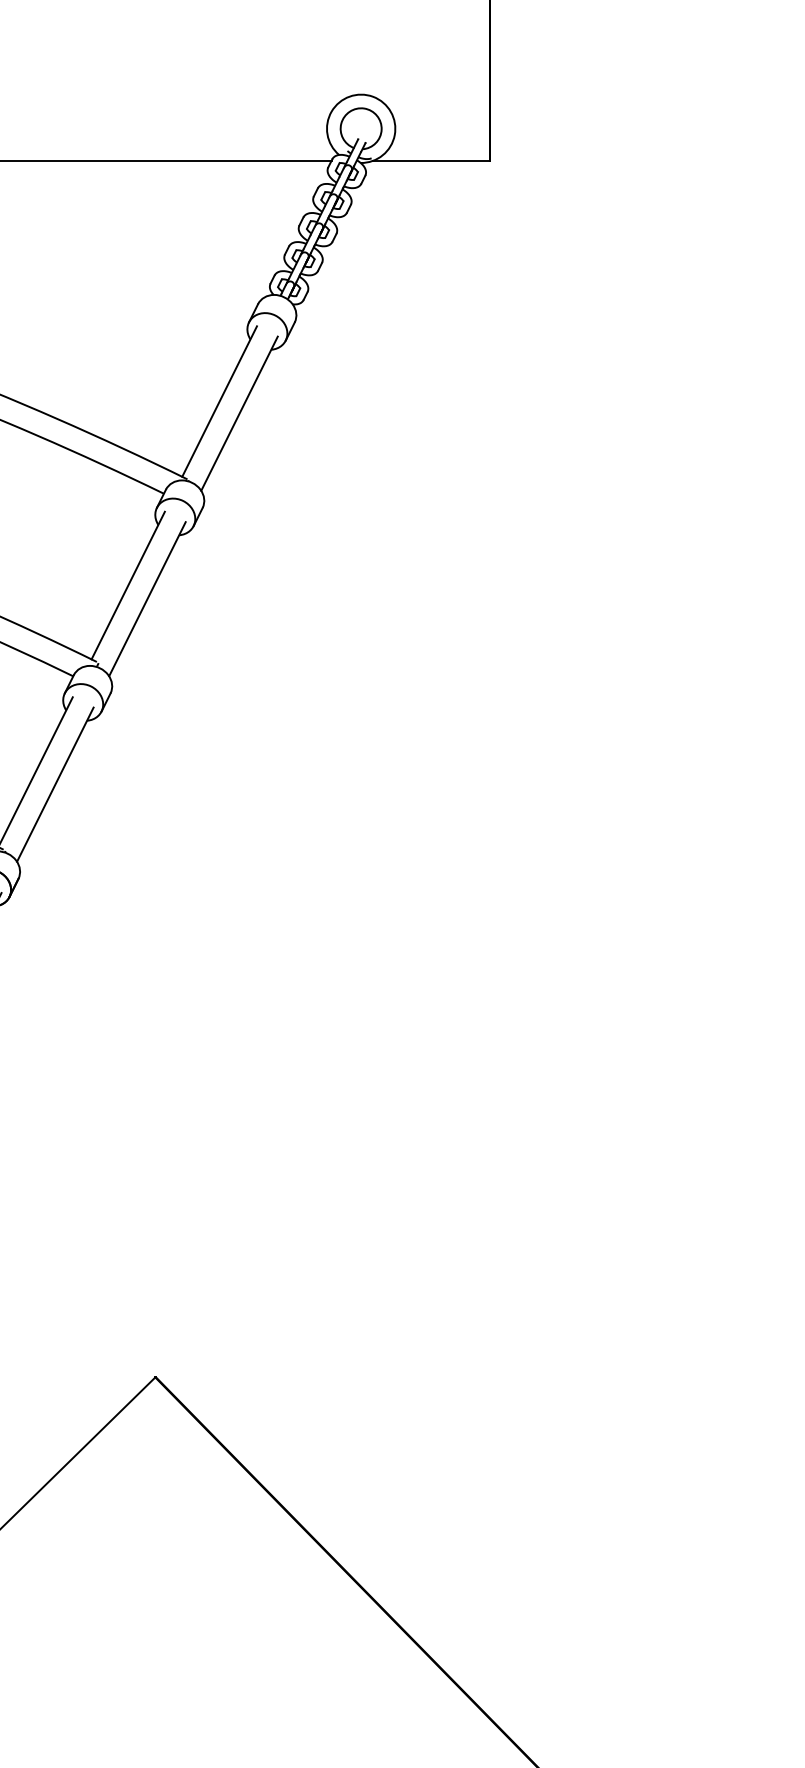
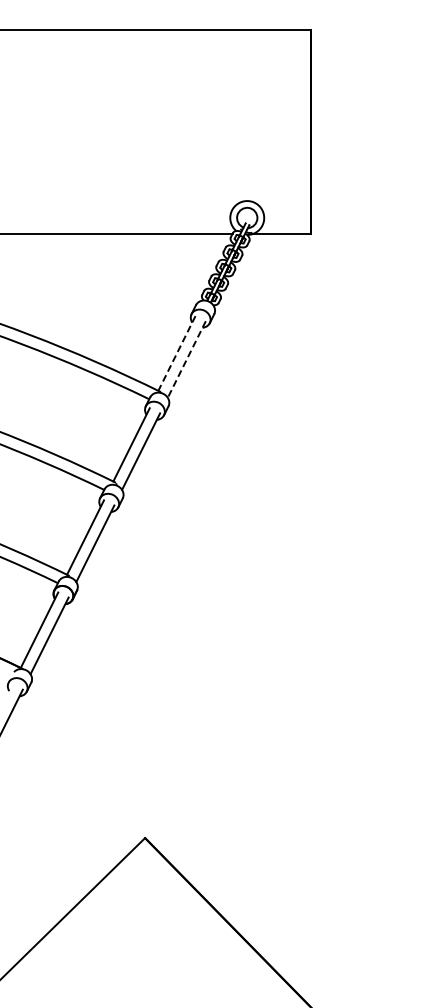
line: (218, 401) -> (176, 353), solid -> dashed
line: (238, 413) -> (186, 359), solid -> dashed

